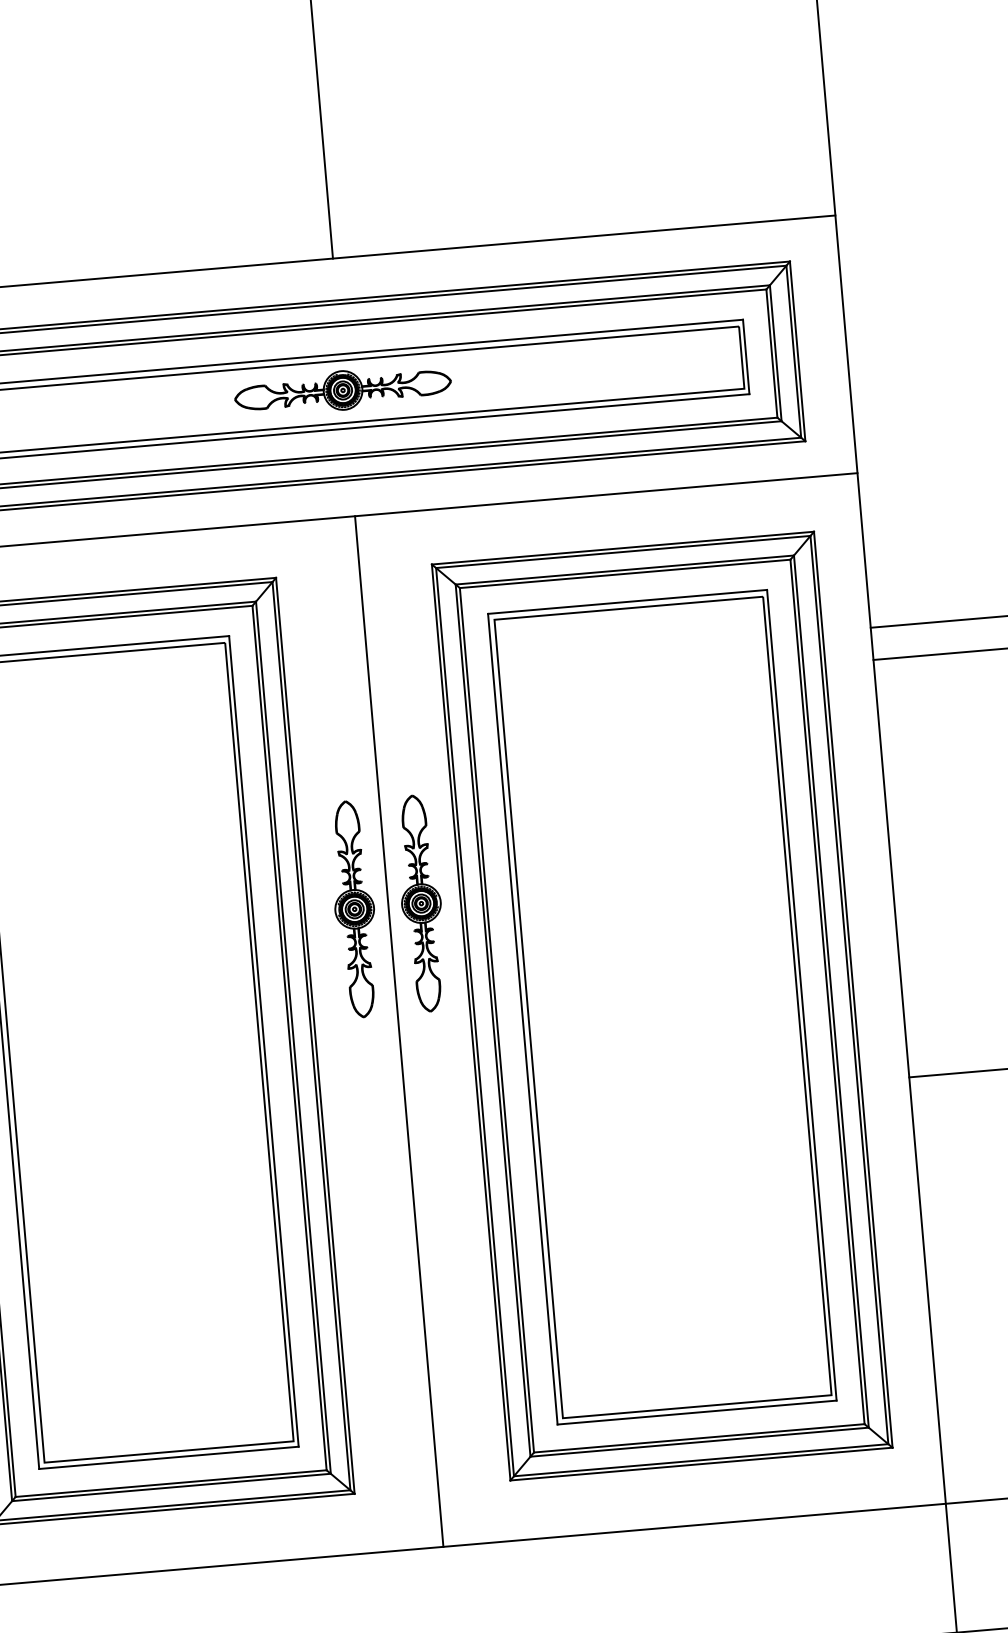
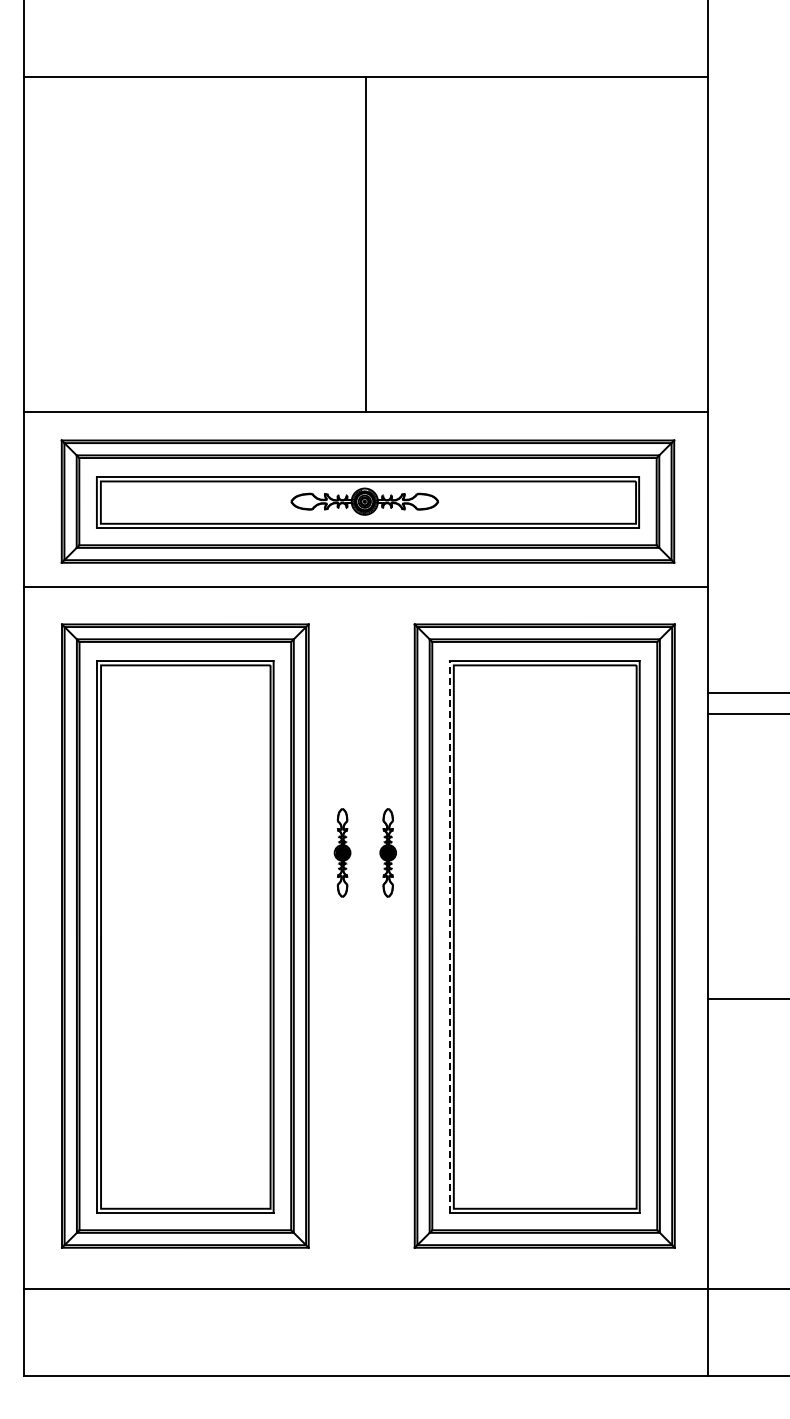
part: (422, 902) -> (388, 852), size x0.6
part: (354, 908) -> (342, 852), size x0.6
line: (522, 1018) -> (449, 936), solid -> dashed
line: (398, 1030) -> (365, 937), removed

